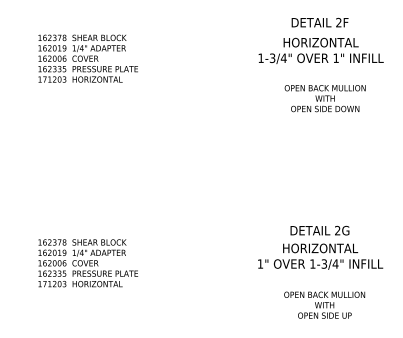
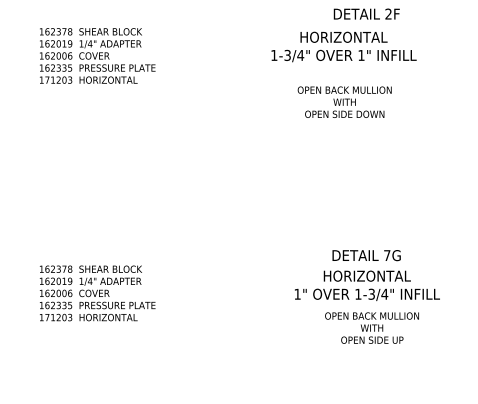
text: (320, 50) -> (343, 46), moved
text: (325, 97) -> (344, 101), moved
text: (337, 230) -> (387, 255), 2G -> 7G
text: (324, 304) -> (371, 327), moved

